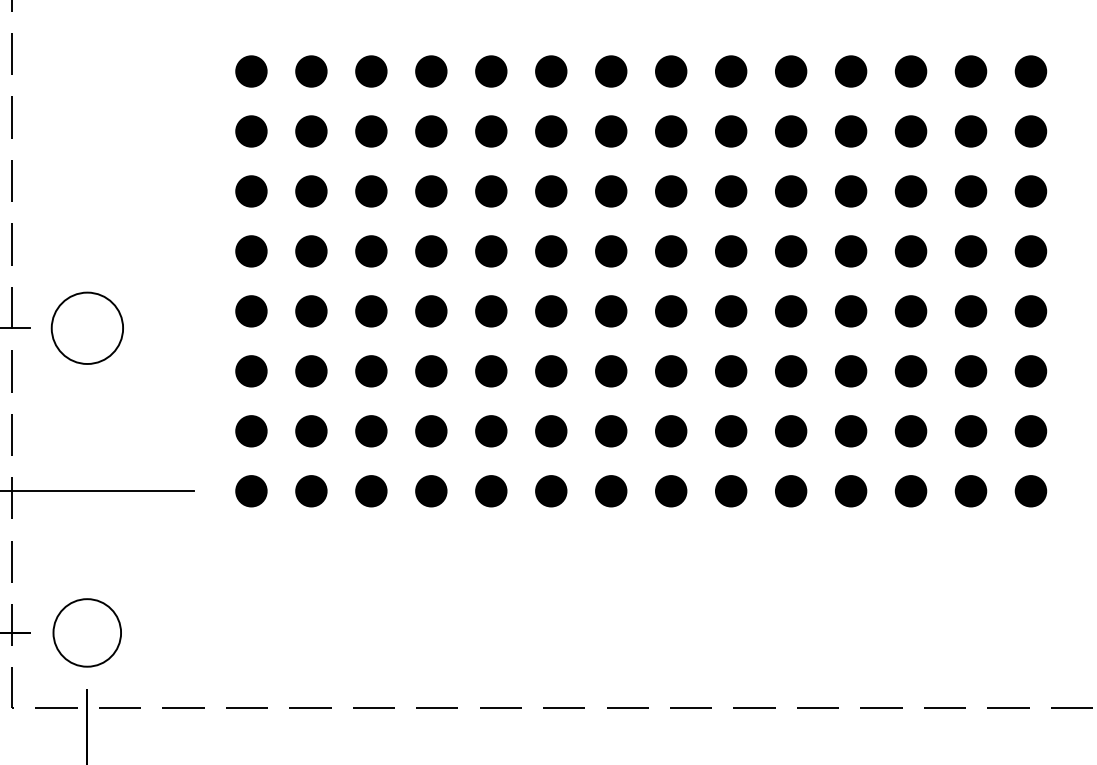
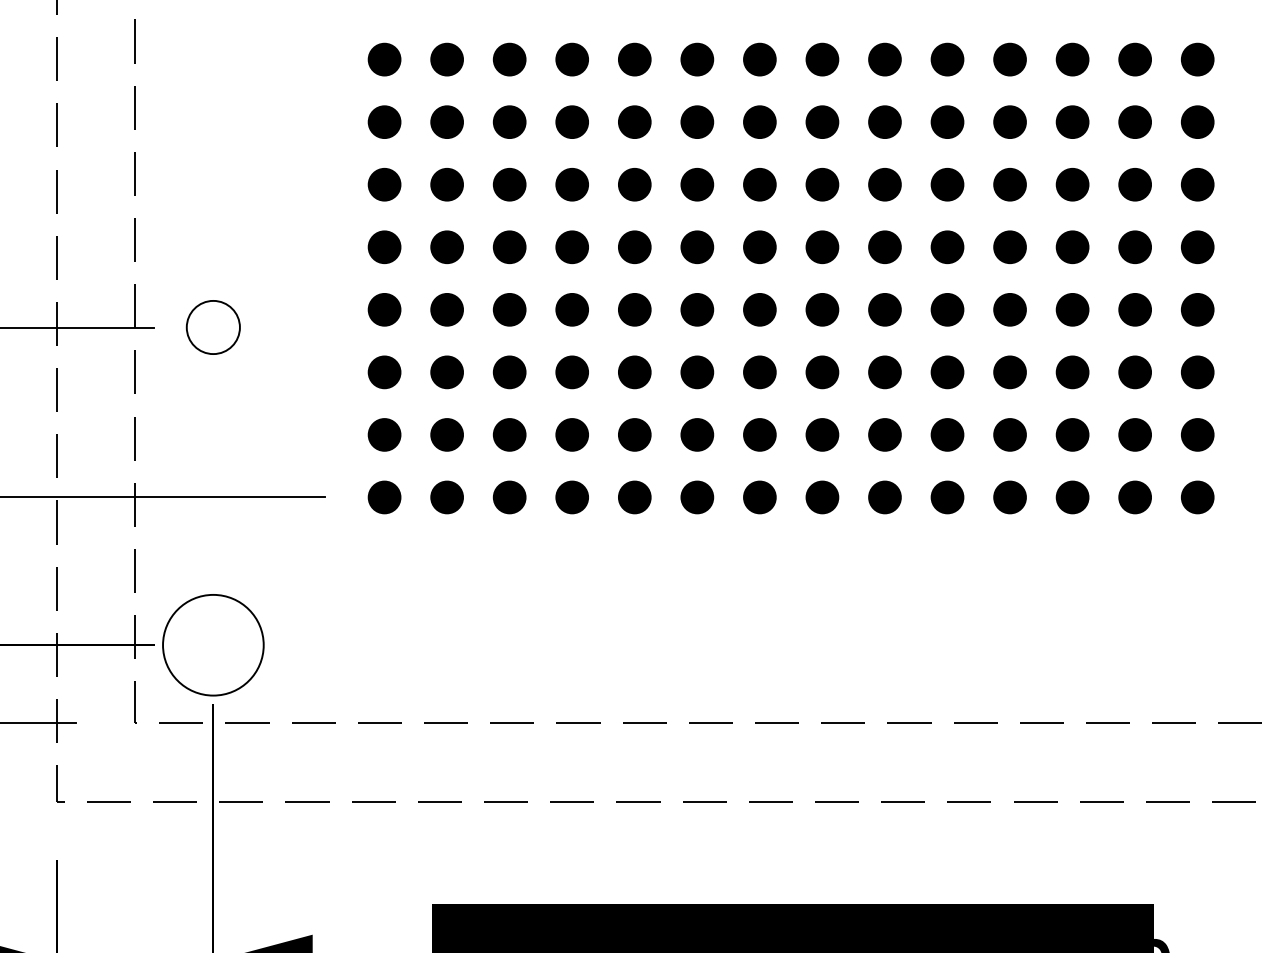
circle: (86, 328) -> (212, 327), size x0.71
circle: (87, 632) -> (213, 644), size x1.43

